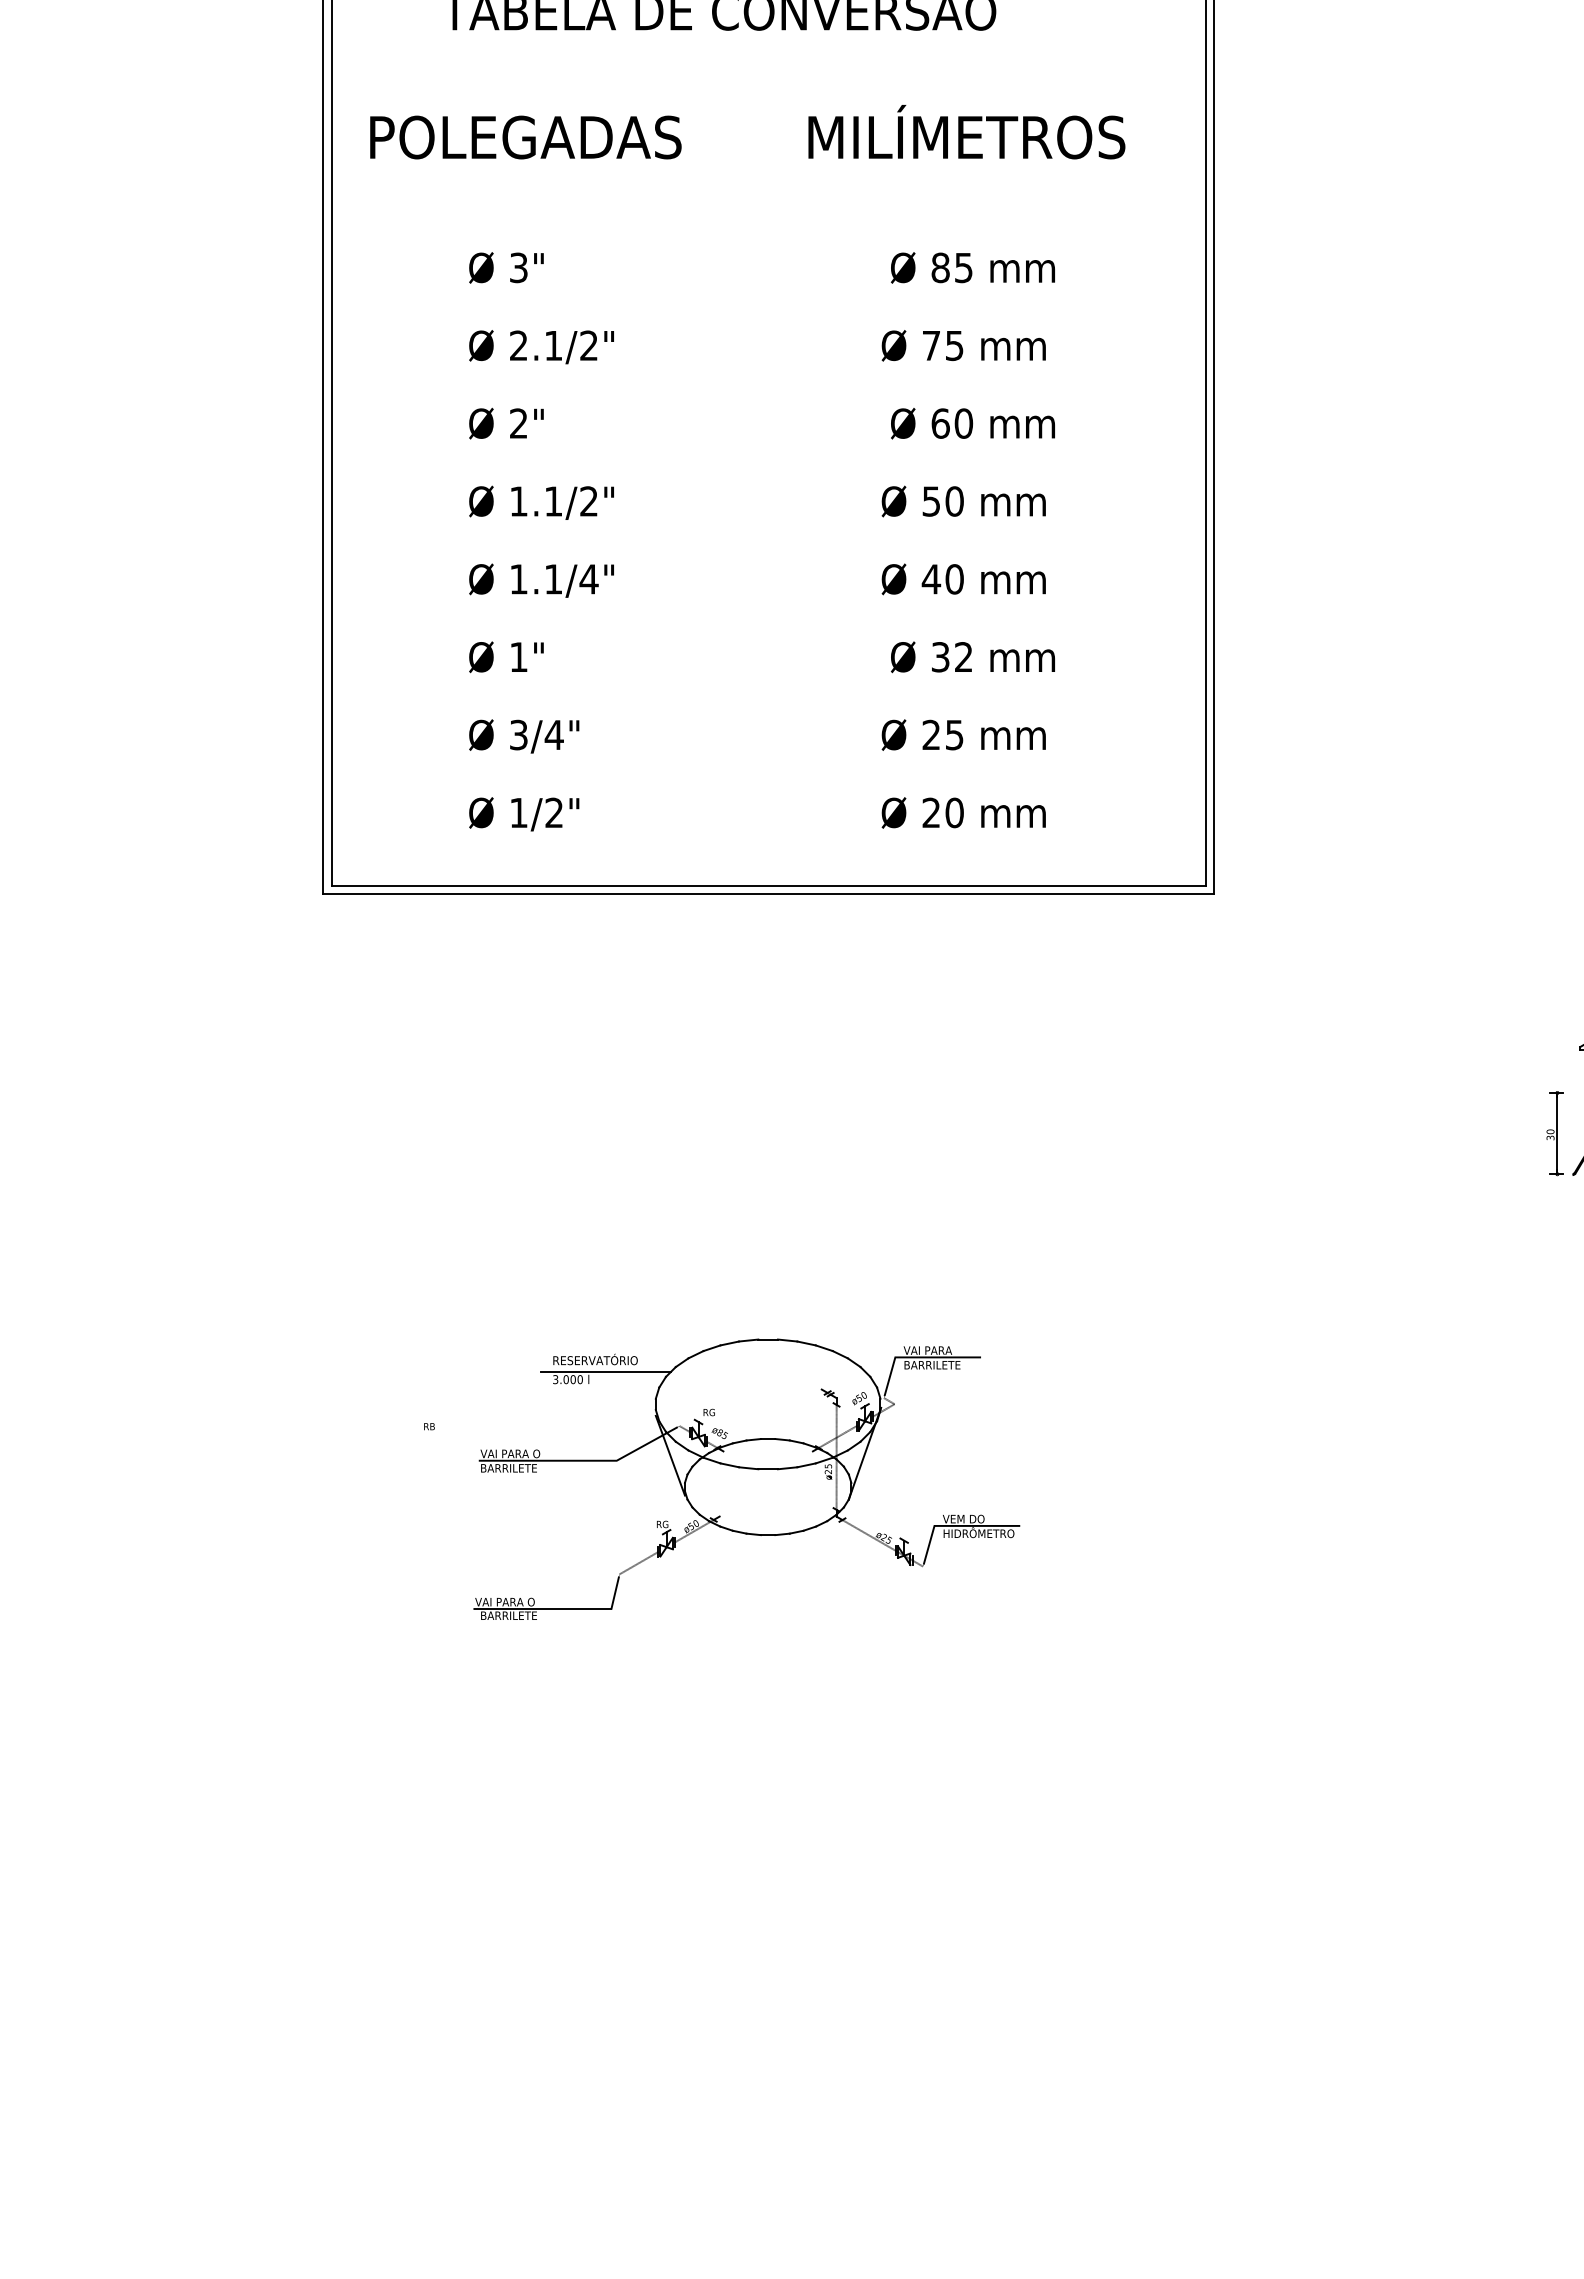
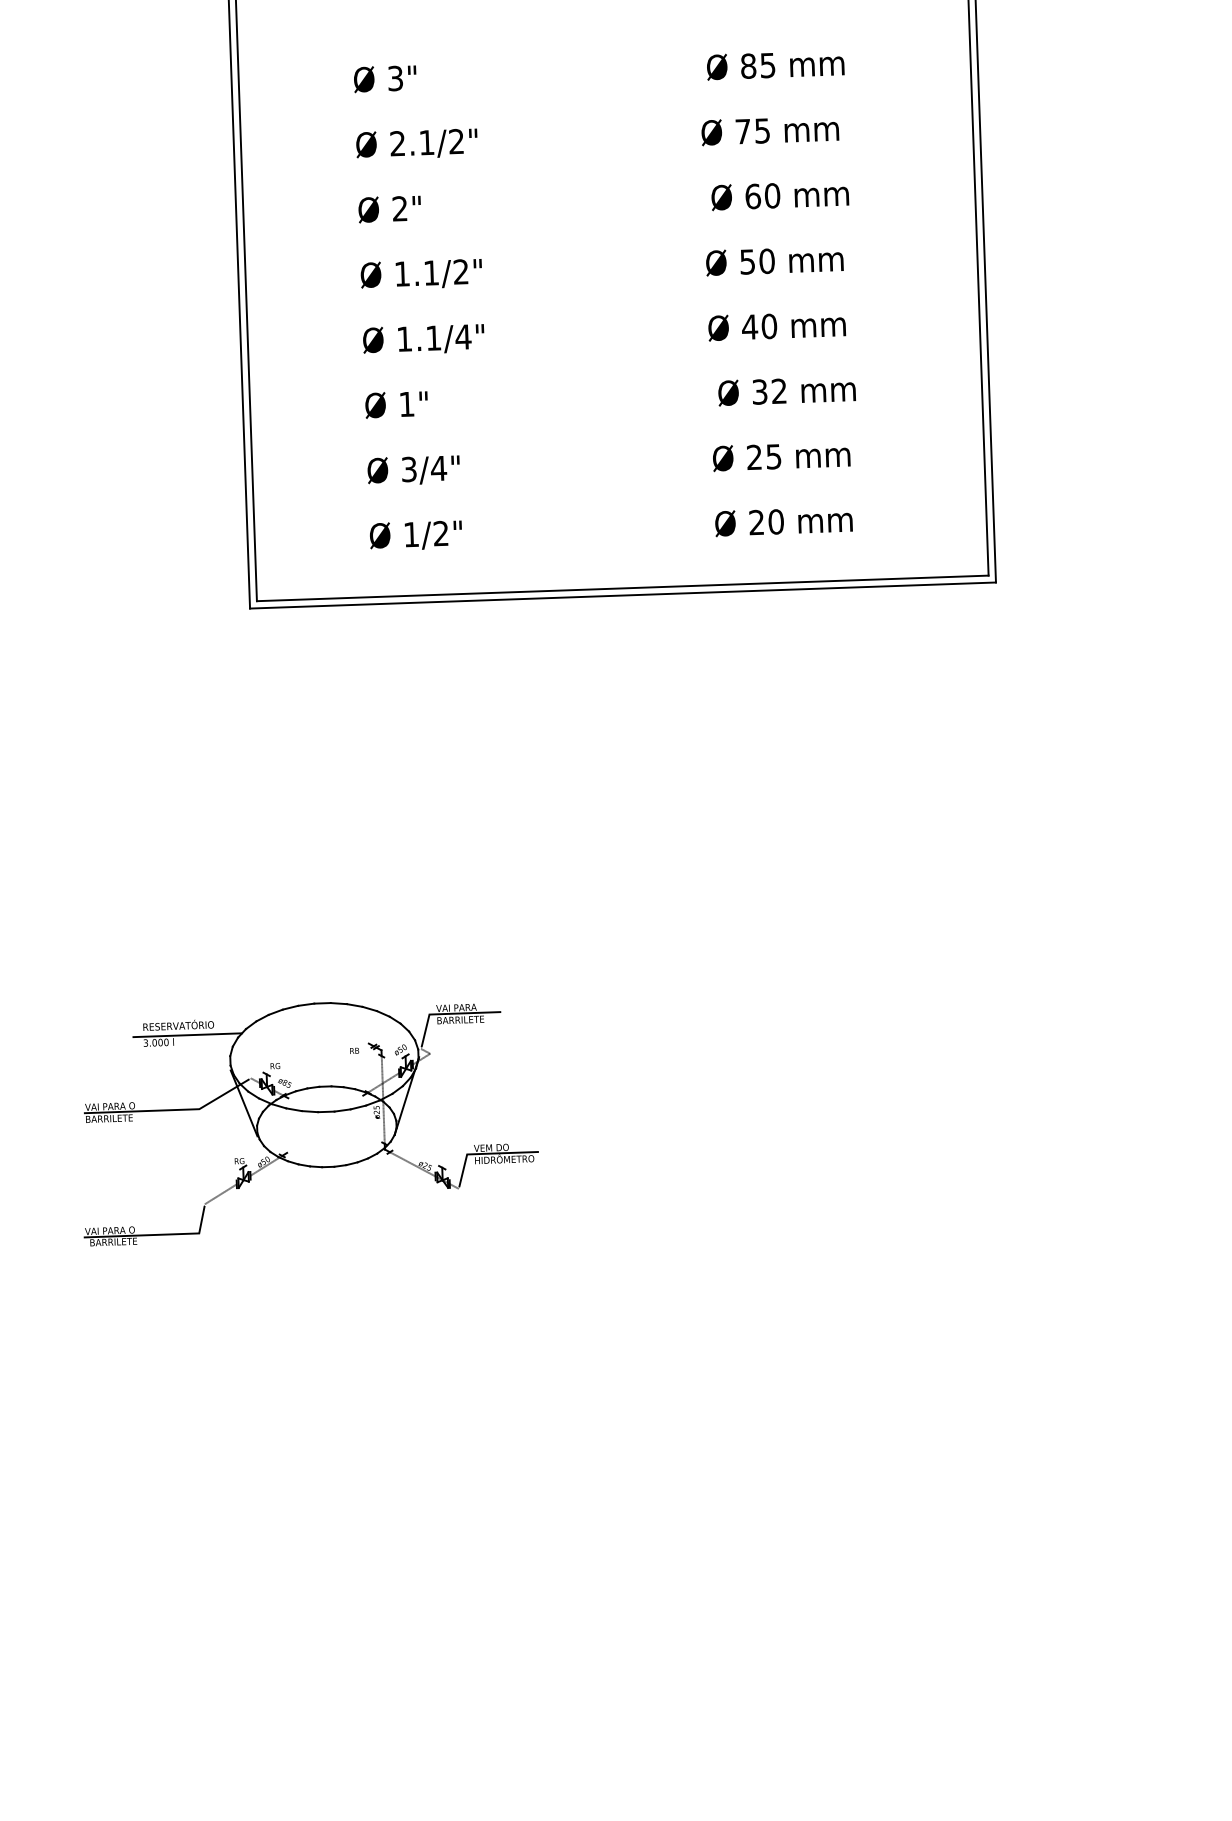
part: (746, 1478) -> (308, 1120), moved

